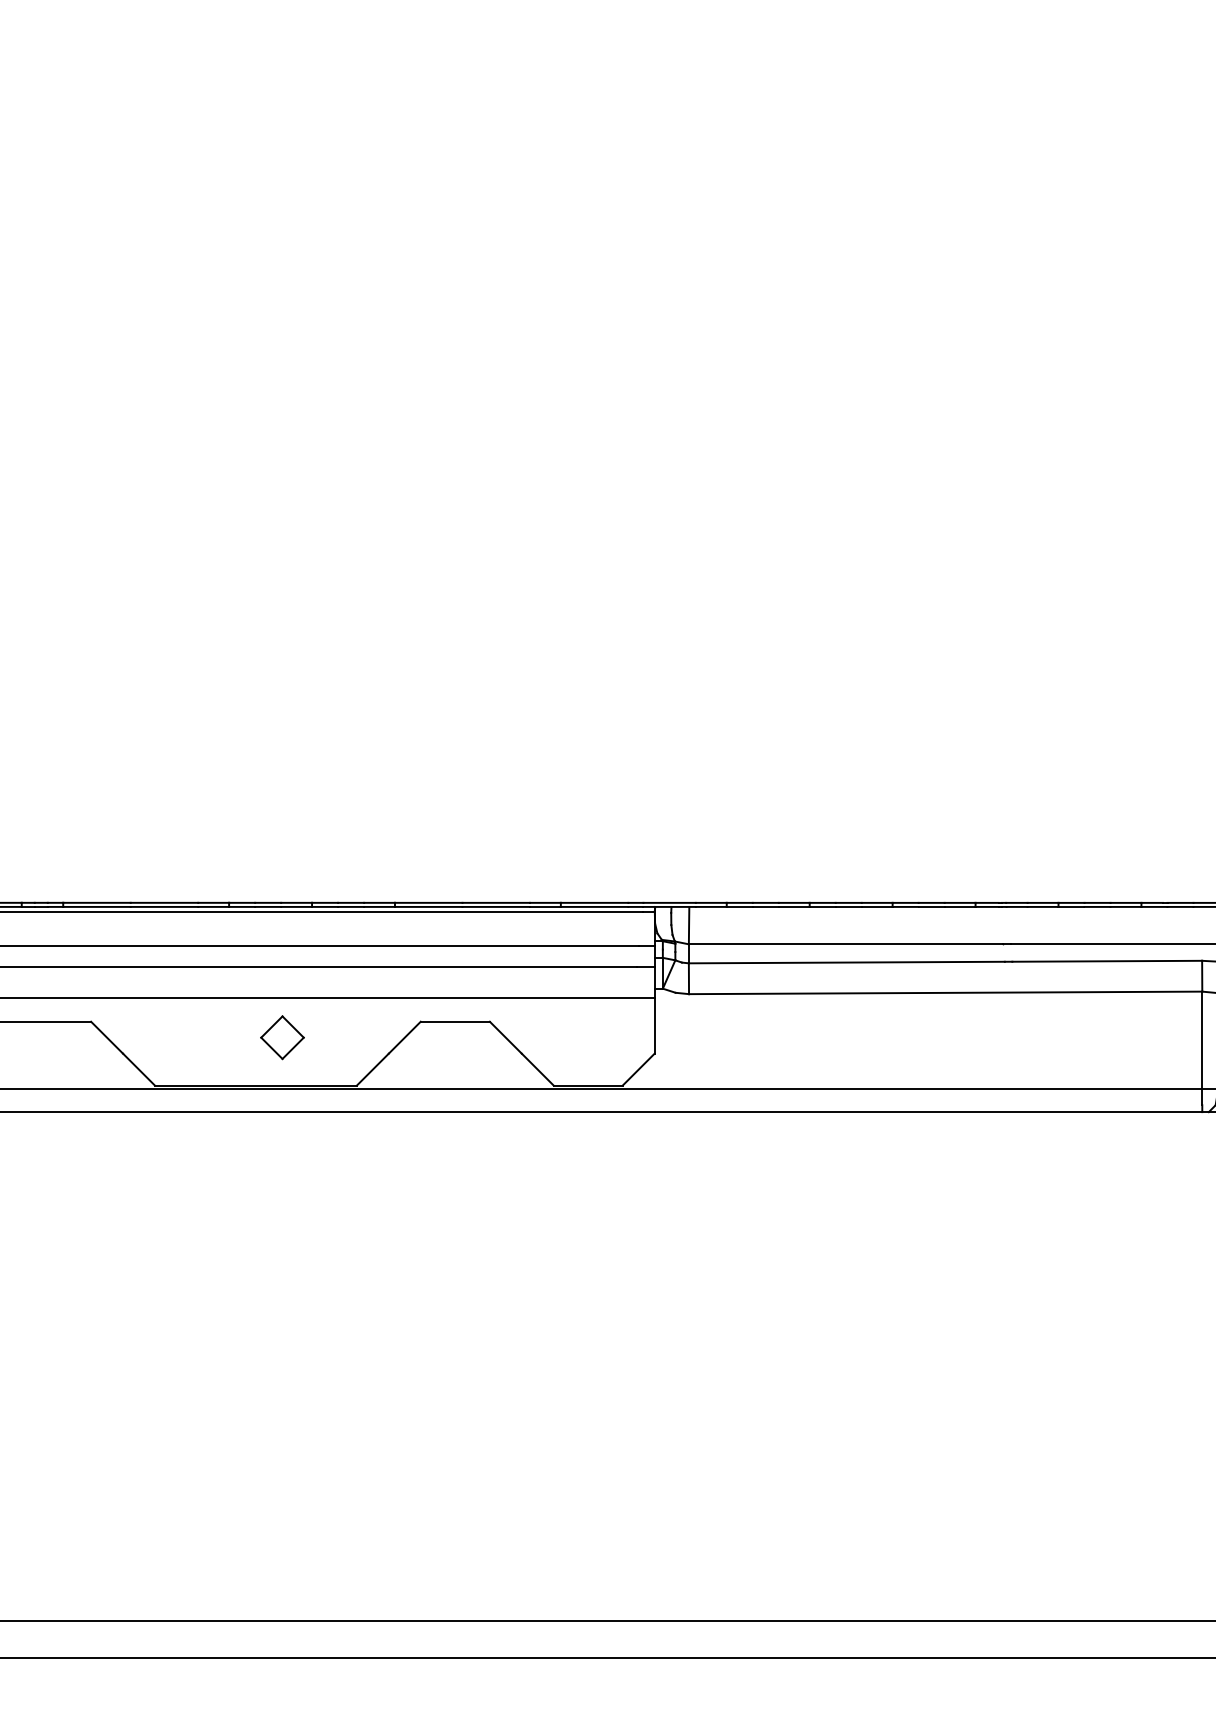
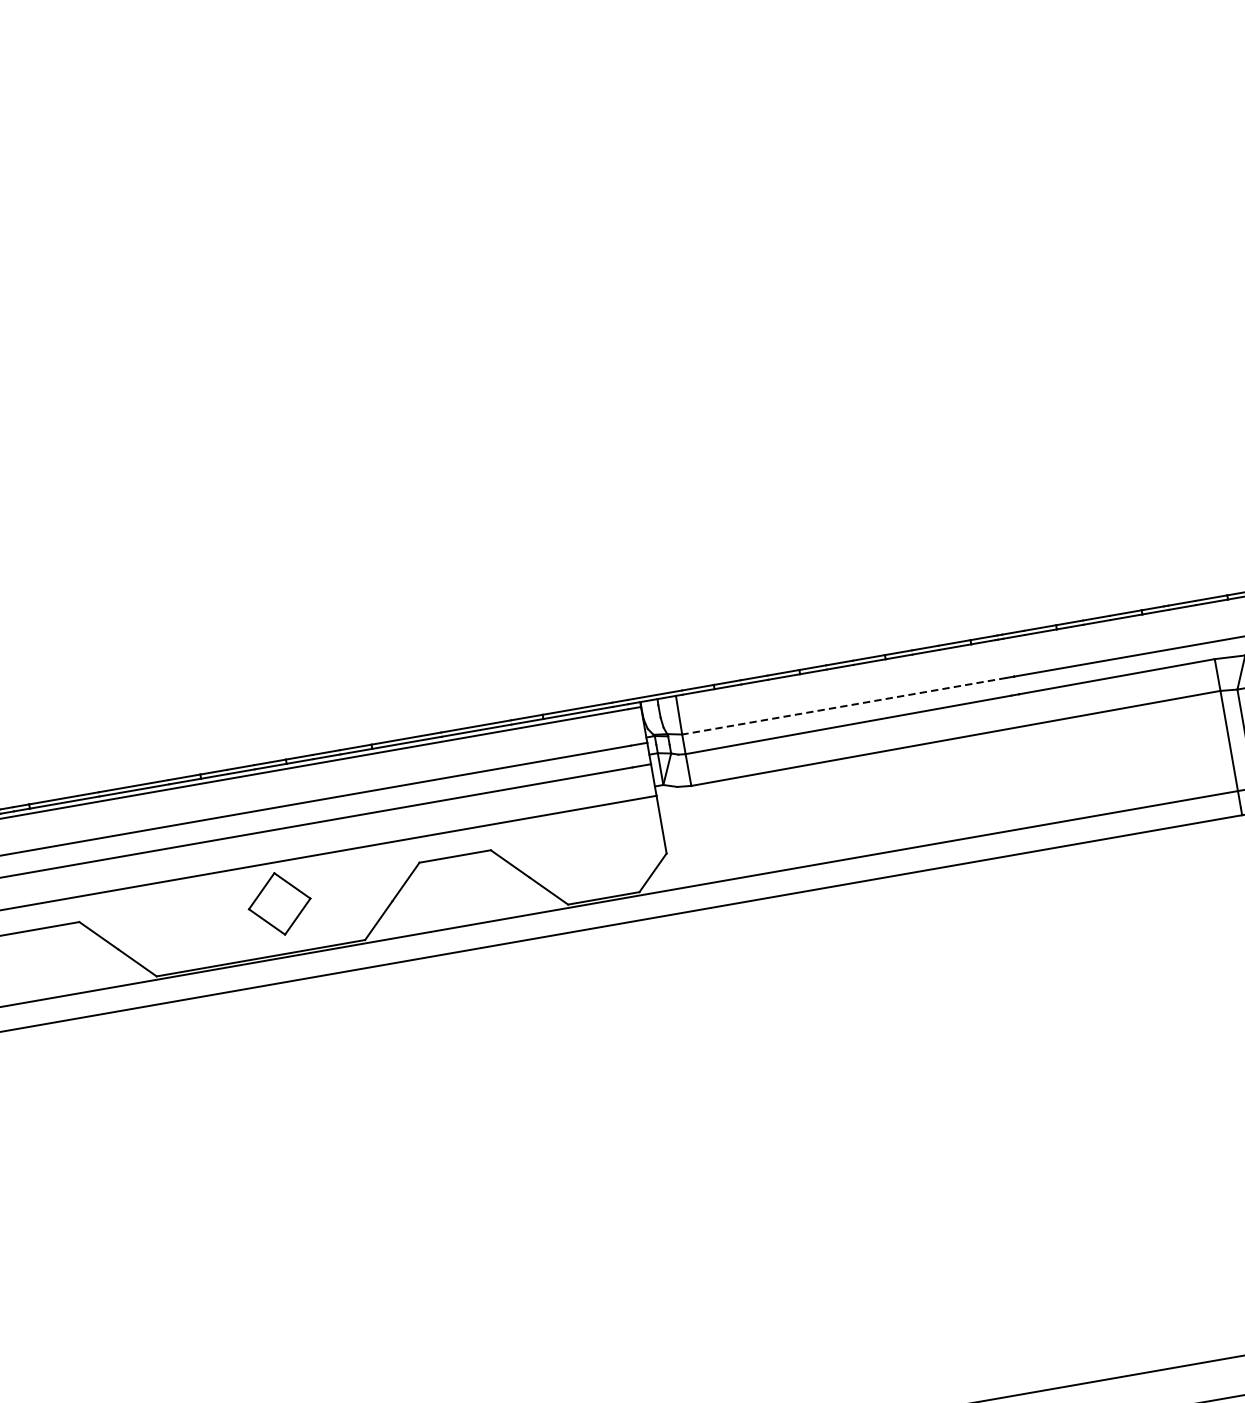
line: (845, 944) -> (843, 706), solid -> dashed
part: (282, 1037) -> (279, 903), size x1.4

